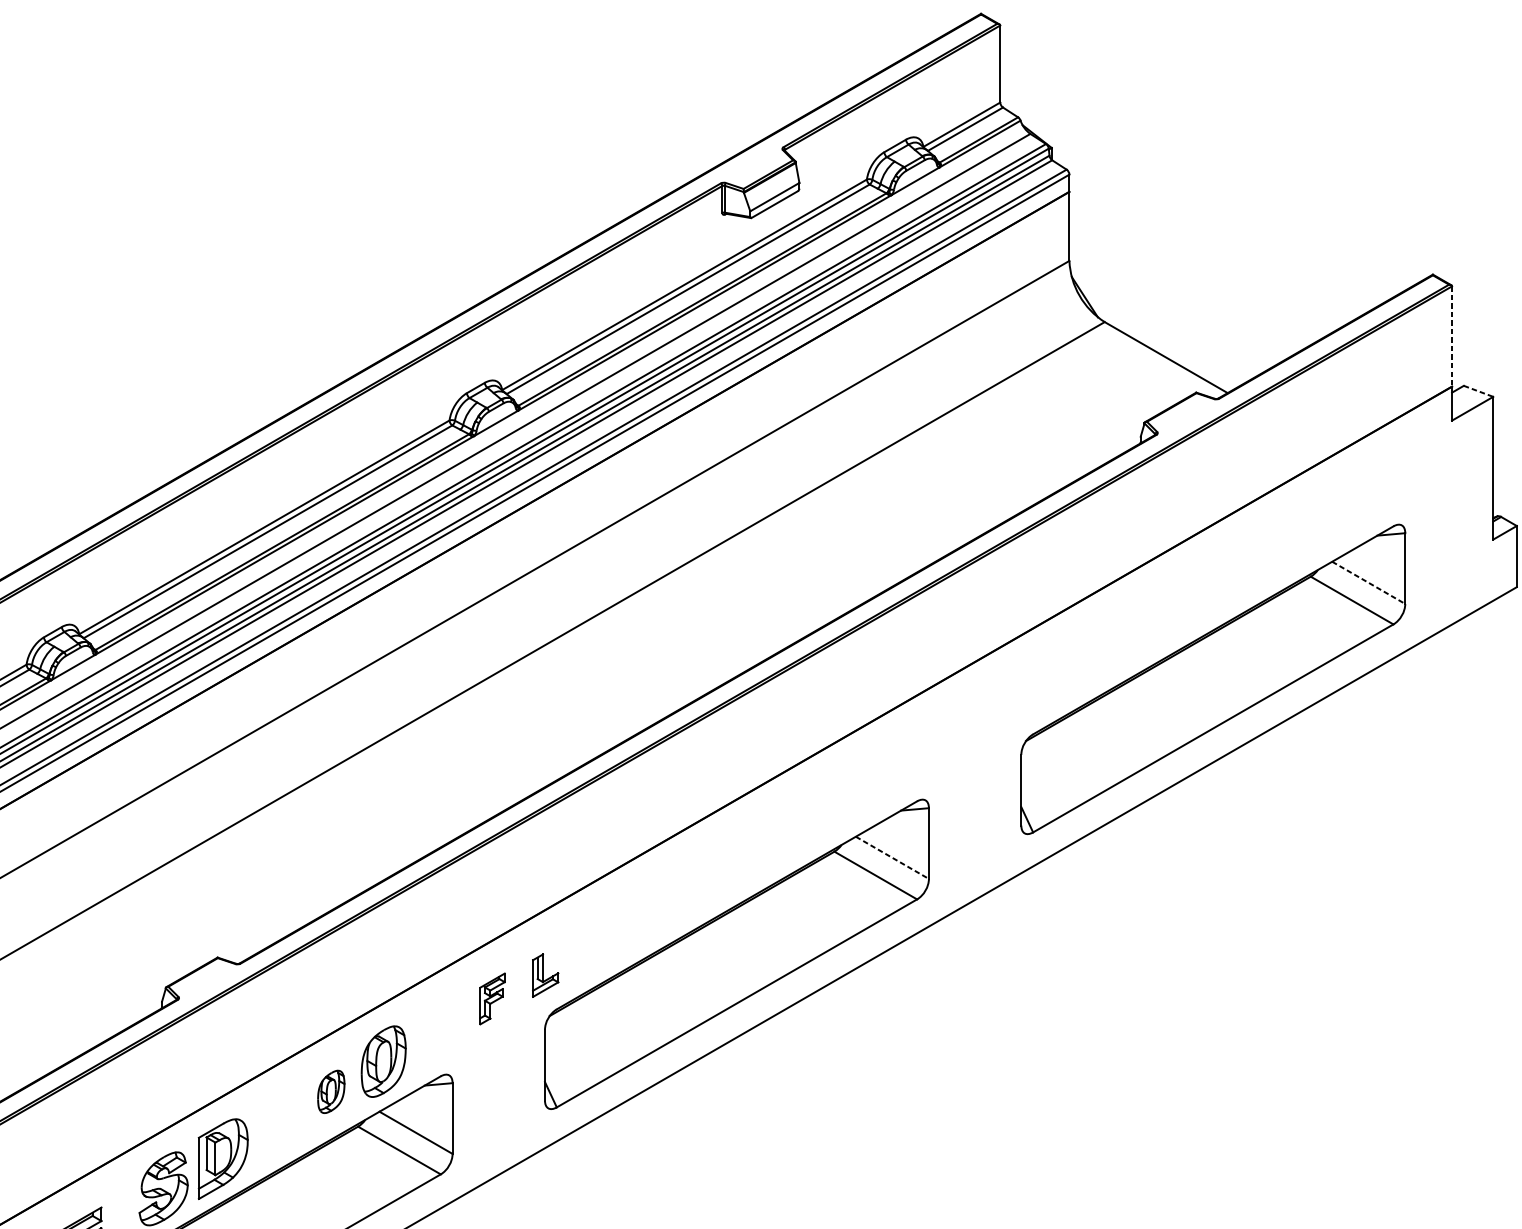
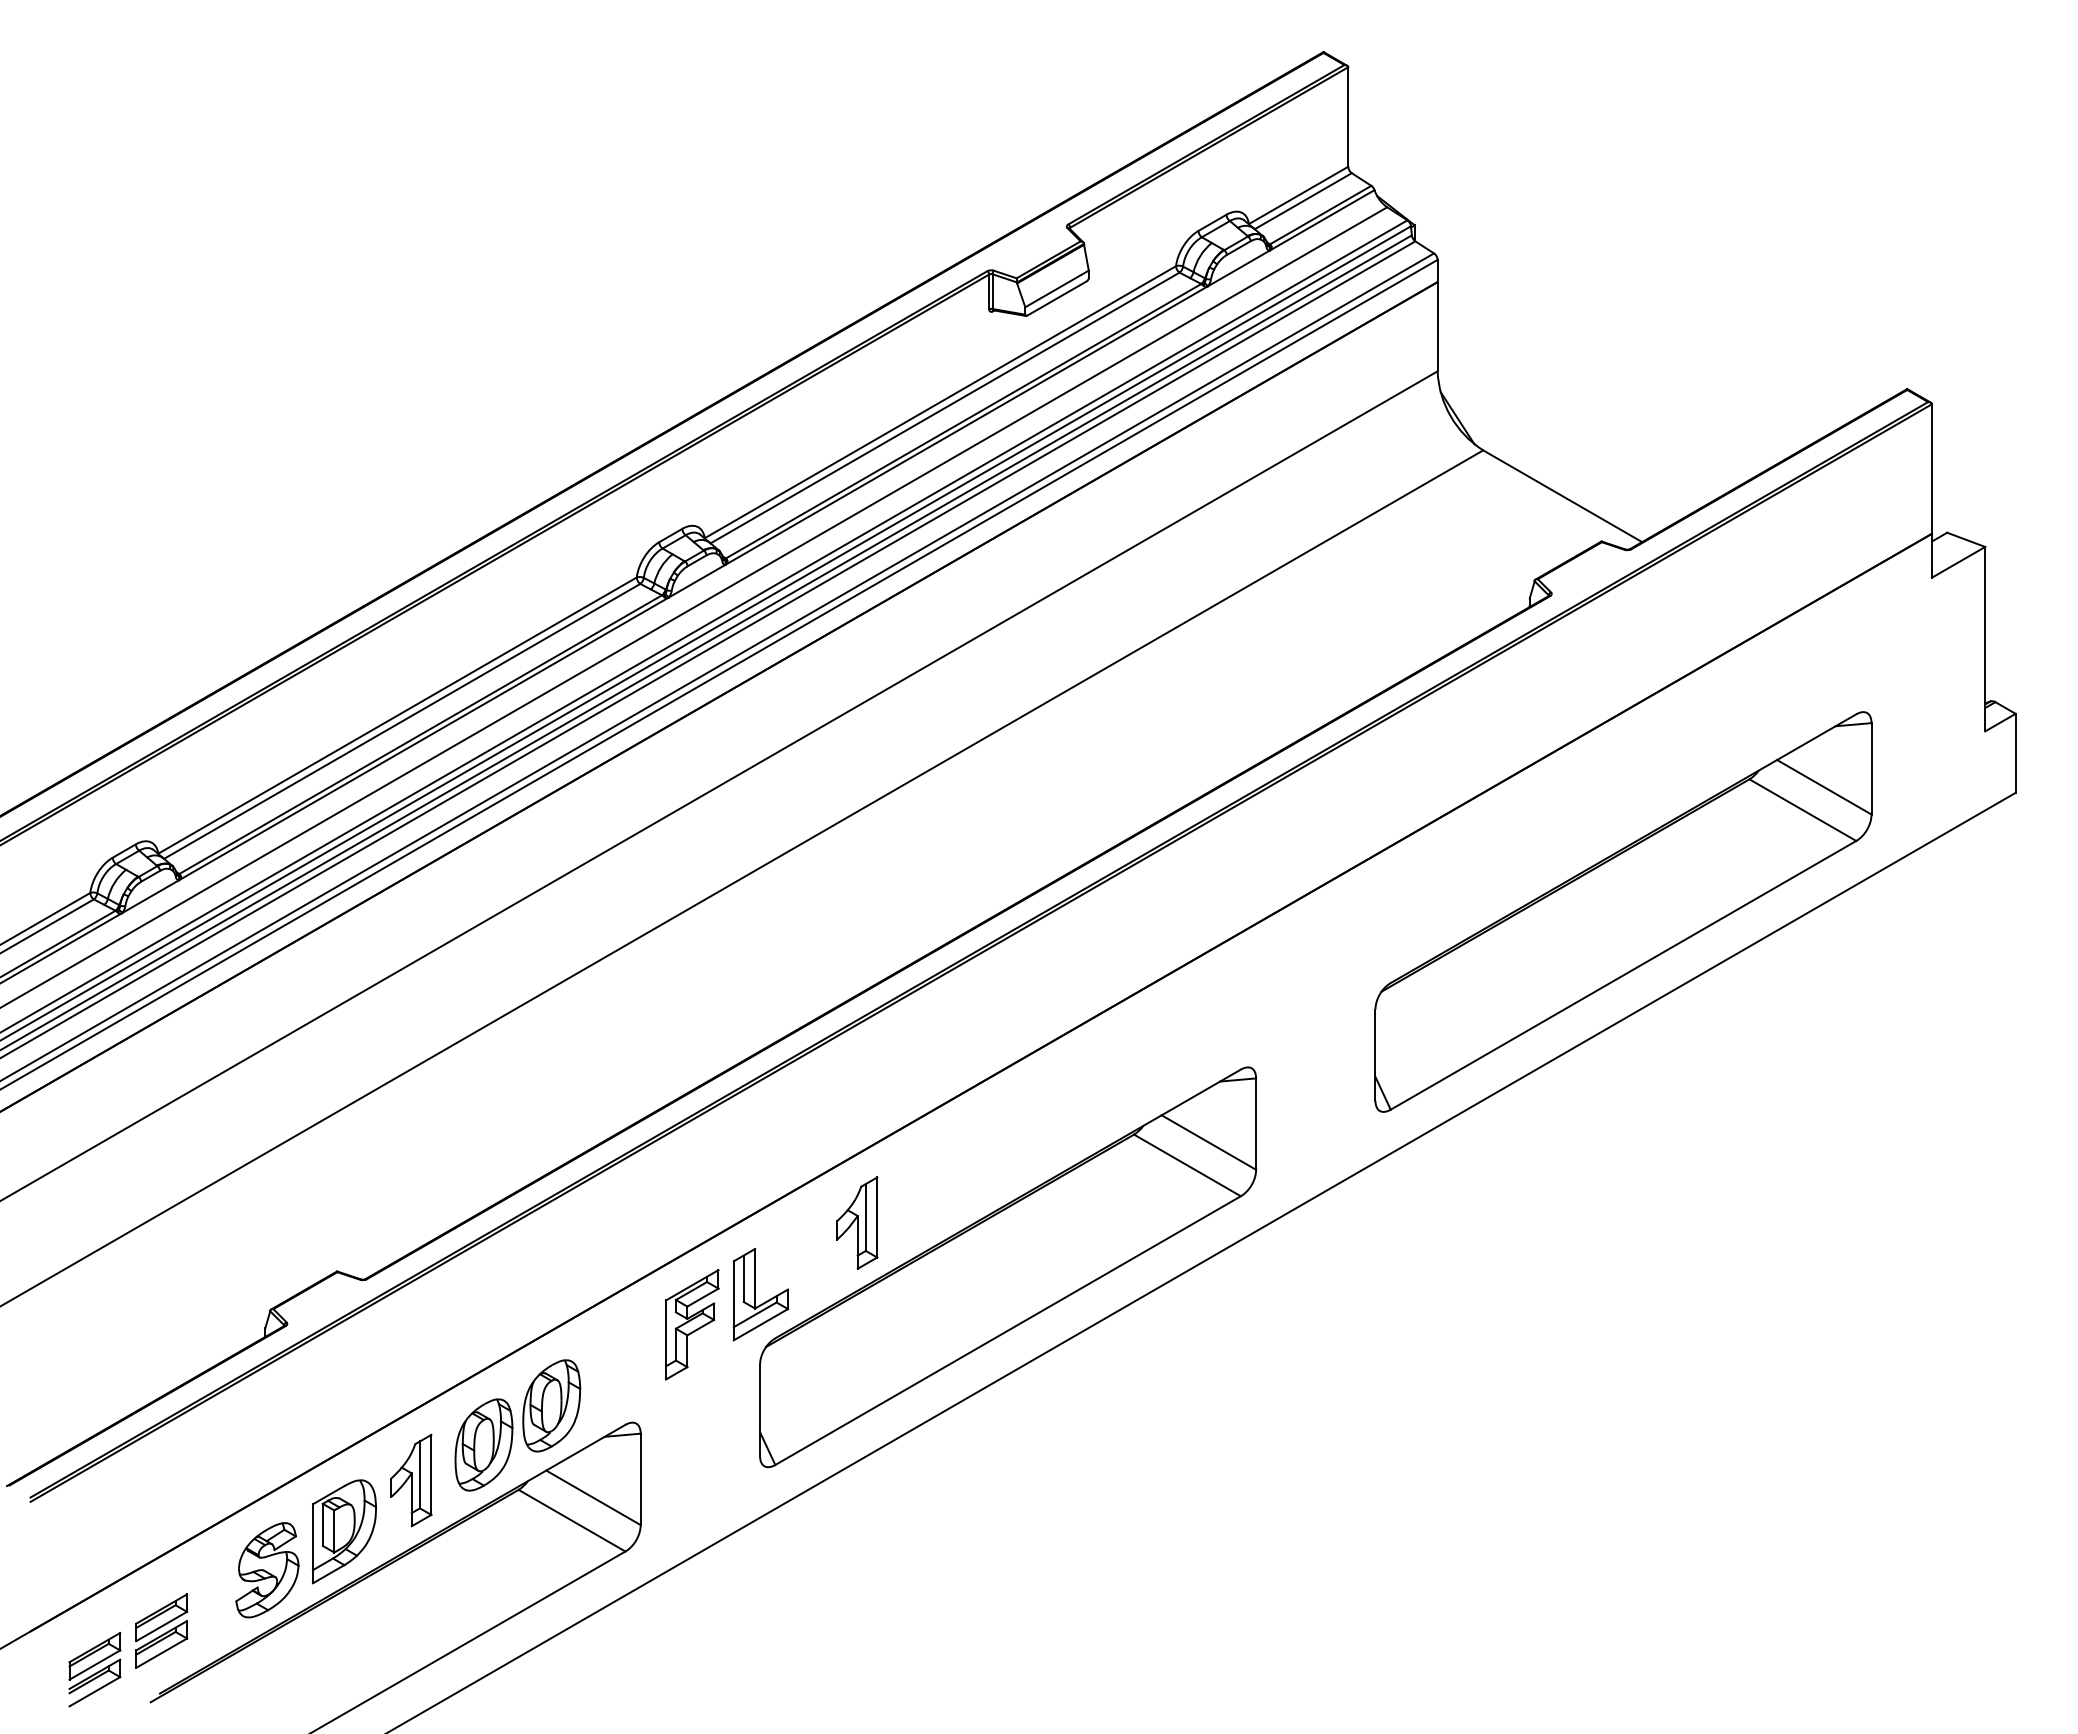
line: (1451, 336) -> (1931, 469), dashed -> solid
line: (1478, 391) -> (1966, 540), dashed -> solid
line: (1368, 583) -> (1824, 787), dashed -> solid
line: (892, 857) -> (1208, 1142), dashed -> solid
part: (620, 919) -> (857, 1222), added
part: (545, 975) -> (760, 1294), size x1.67
part: (492, 998) -> (692, 1324), size x1.67
part: (330, 1091) -> (483, 1444), size x1.67
part: (275, 1119) -> (411, 1480), added

